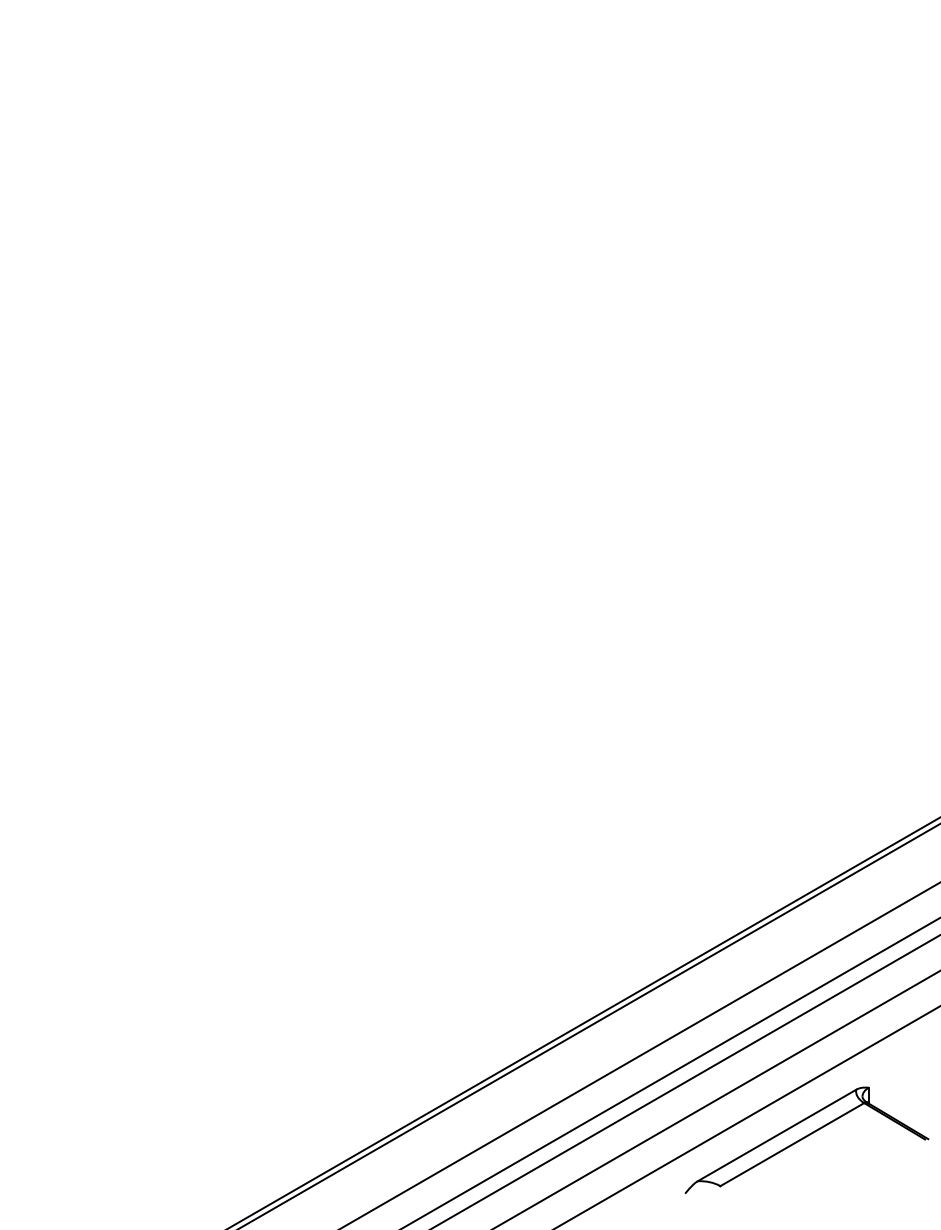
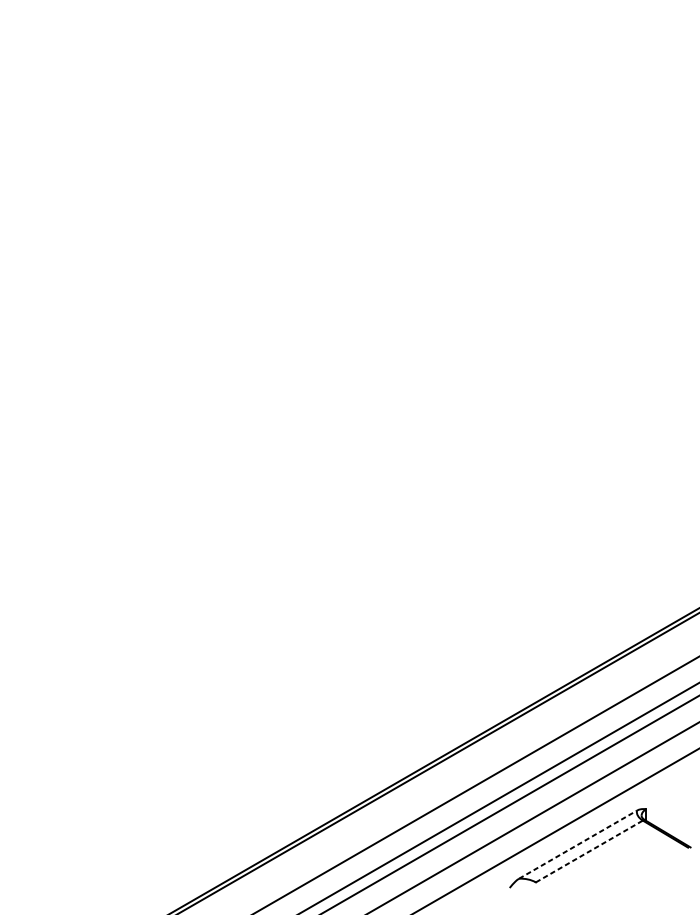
line: (777, 1135) -> (578, 844), solid -> dashed
line: (792, 1144) -> (589, 851), solid -> dashed

